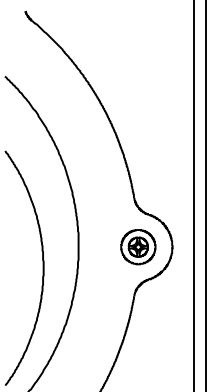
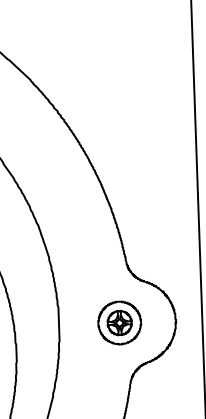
part: (138, 247) -> (119, 323), moved

